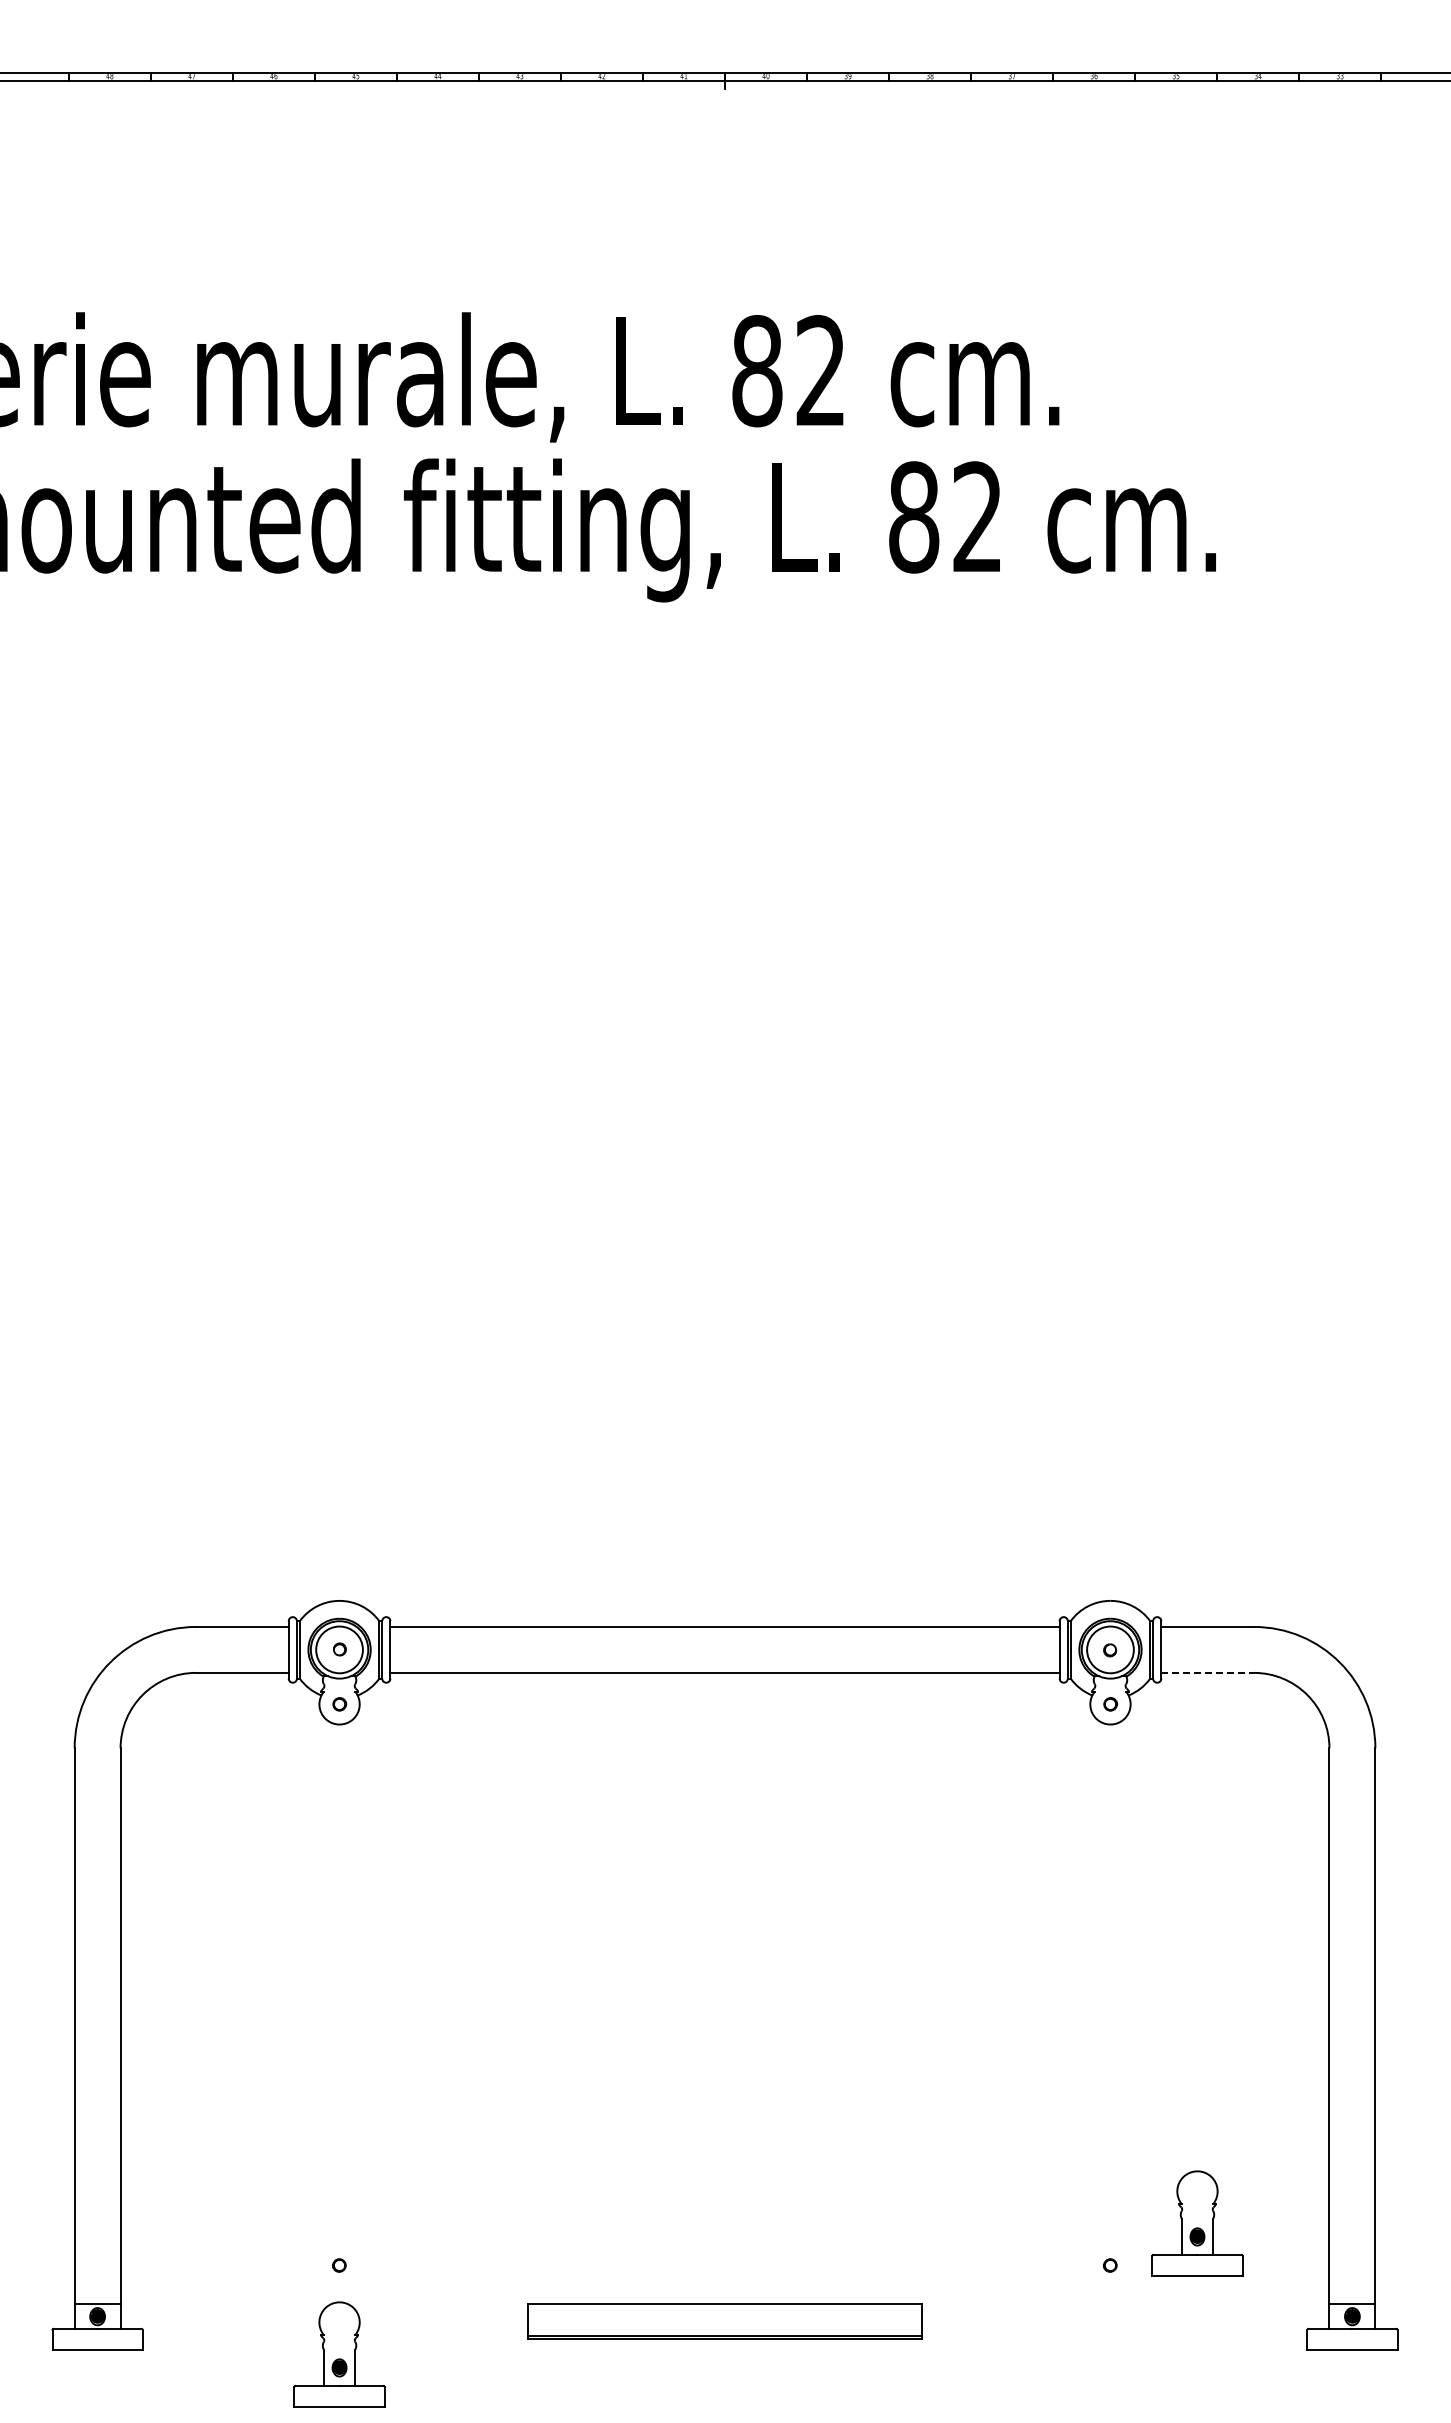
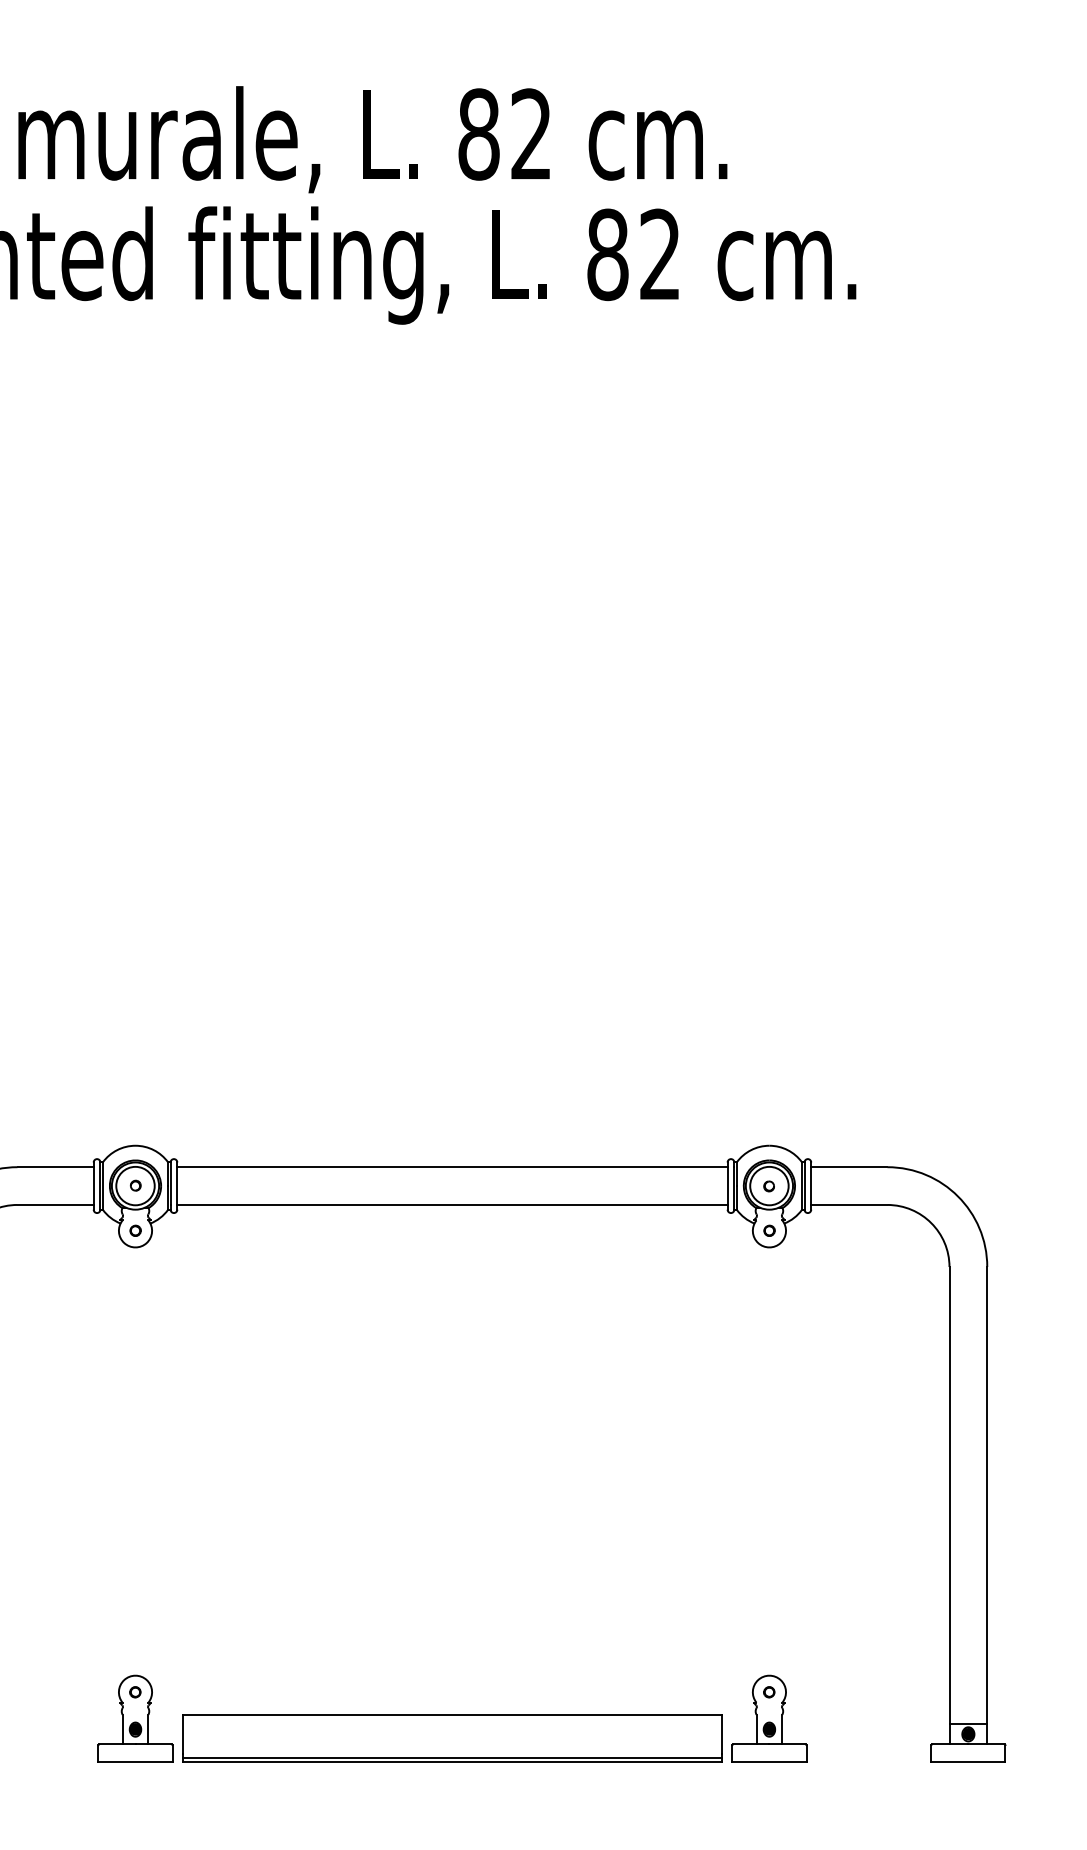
line: (1208, 1672) -> (850, 1204), dashed -> solid
part: (1197, 2223) -> (769, 1718), moved
part: (724, 2321) -> (452, 1738), size x1.67
part: (339, 2354) -> (135, 1718), moved

